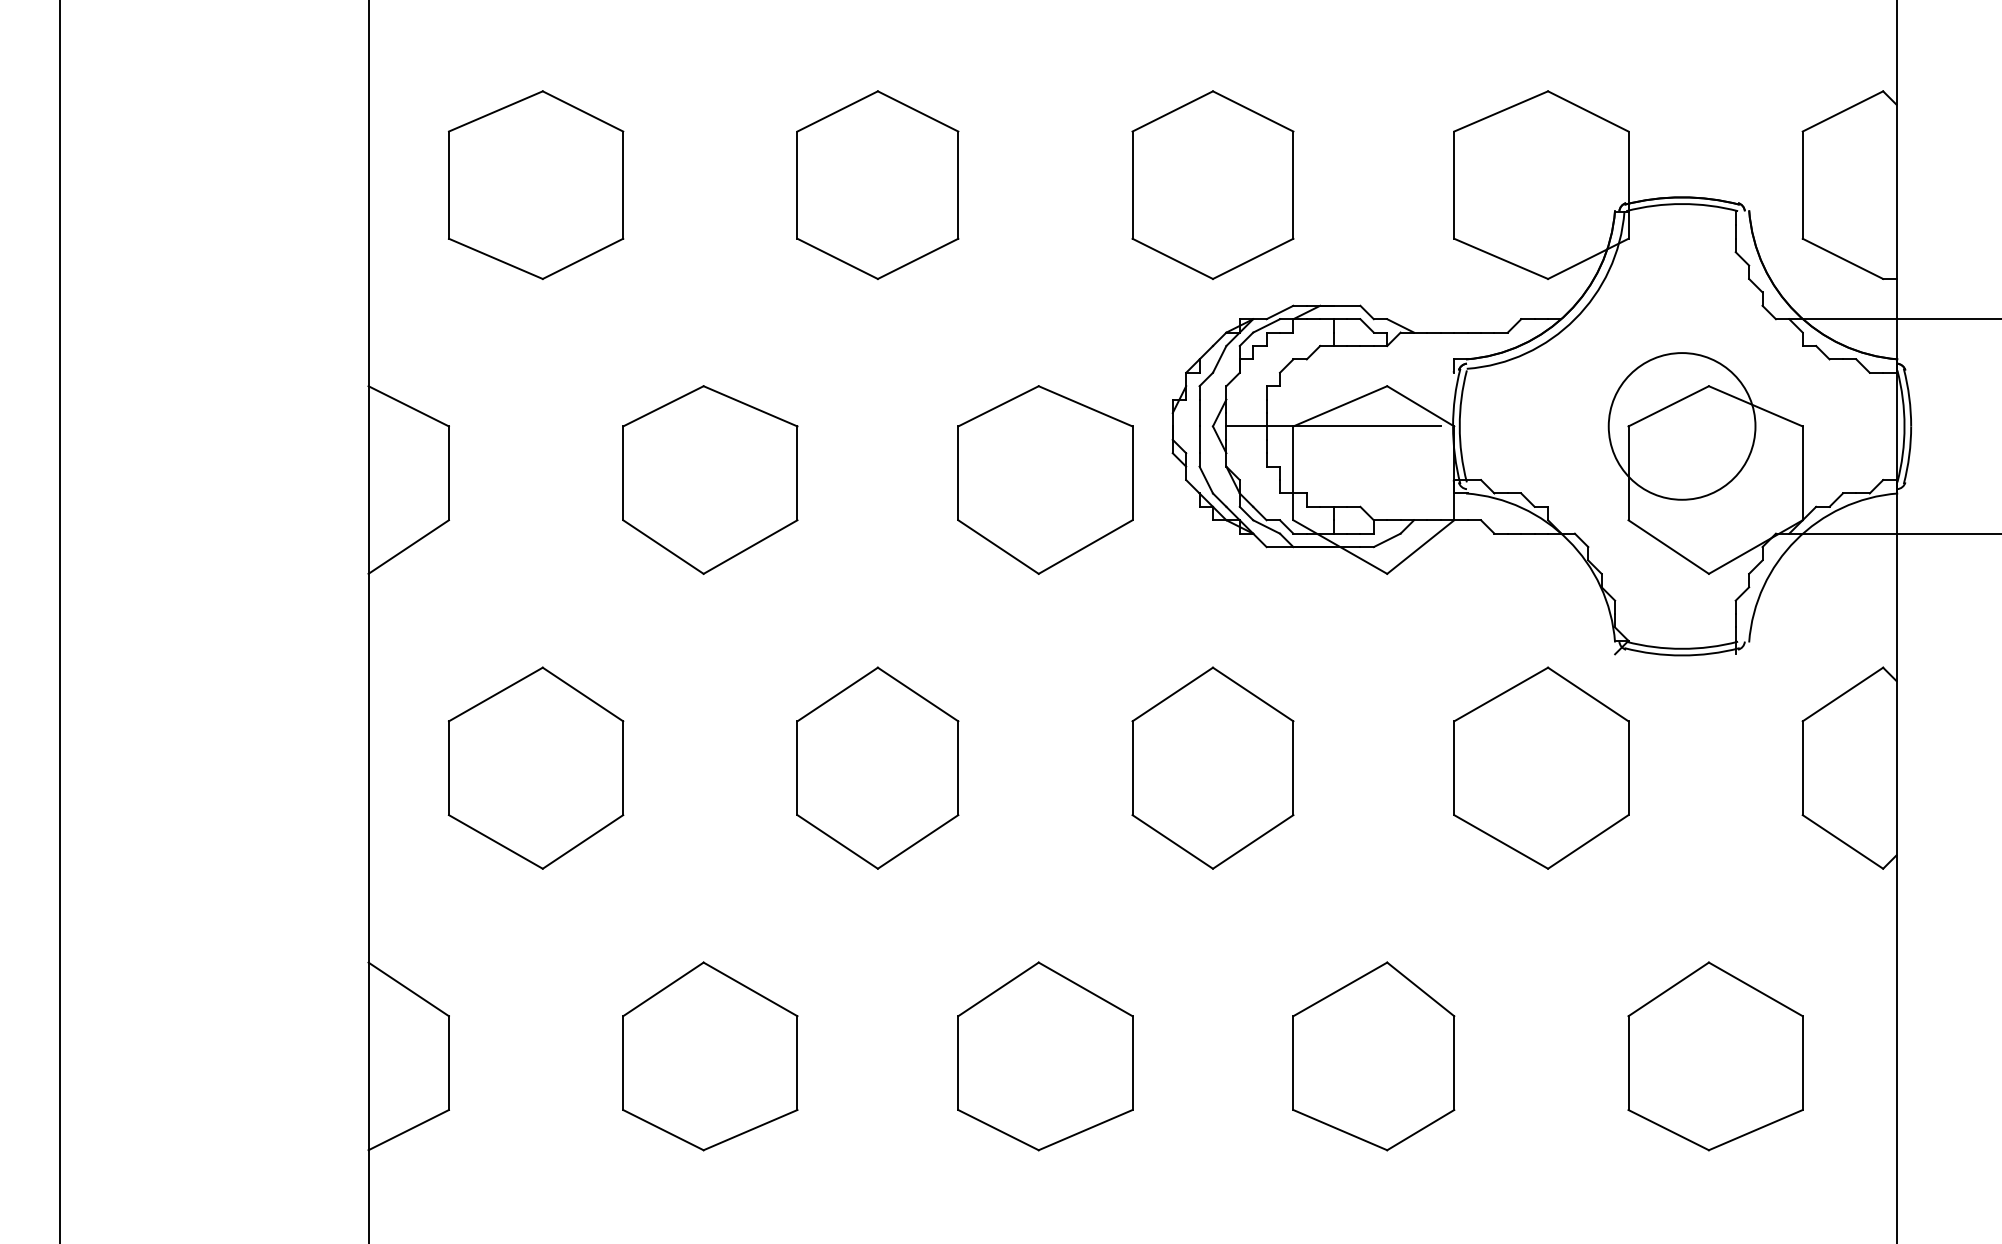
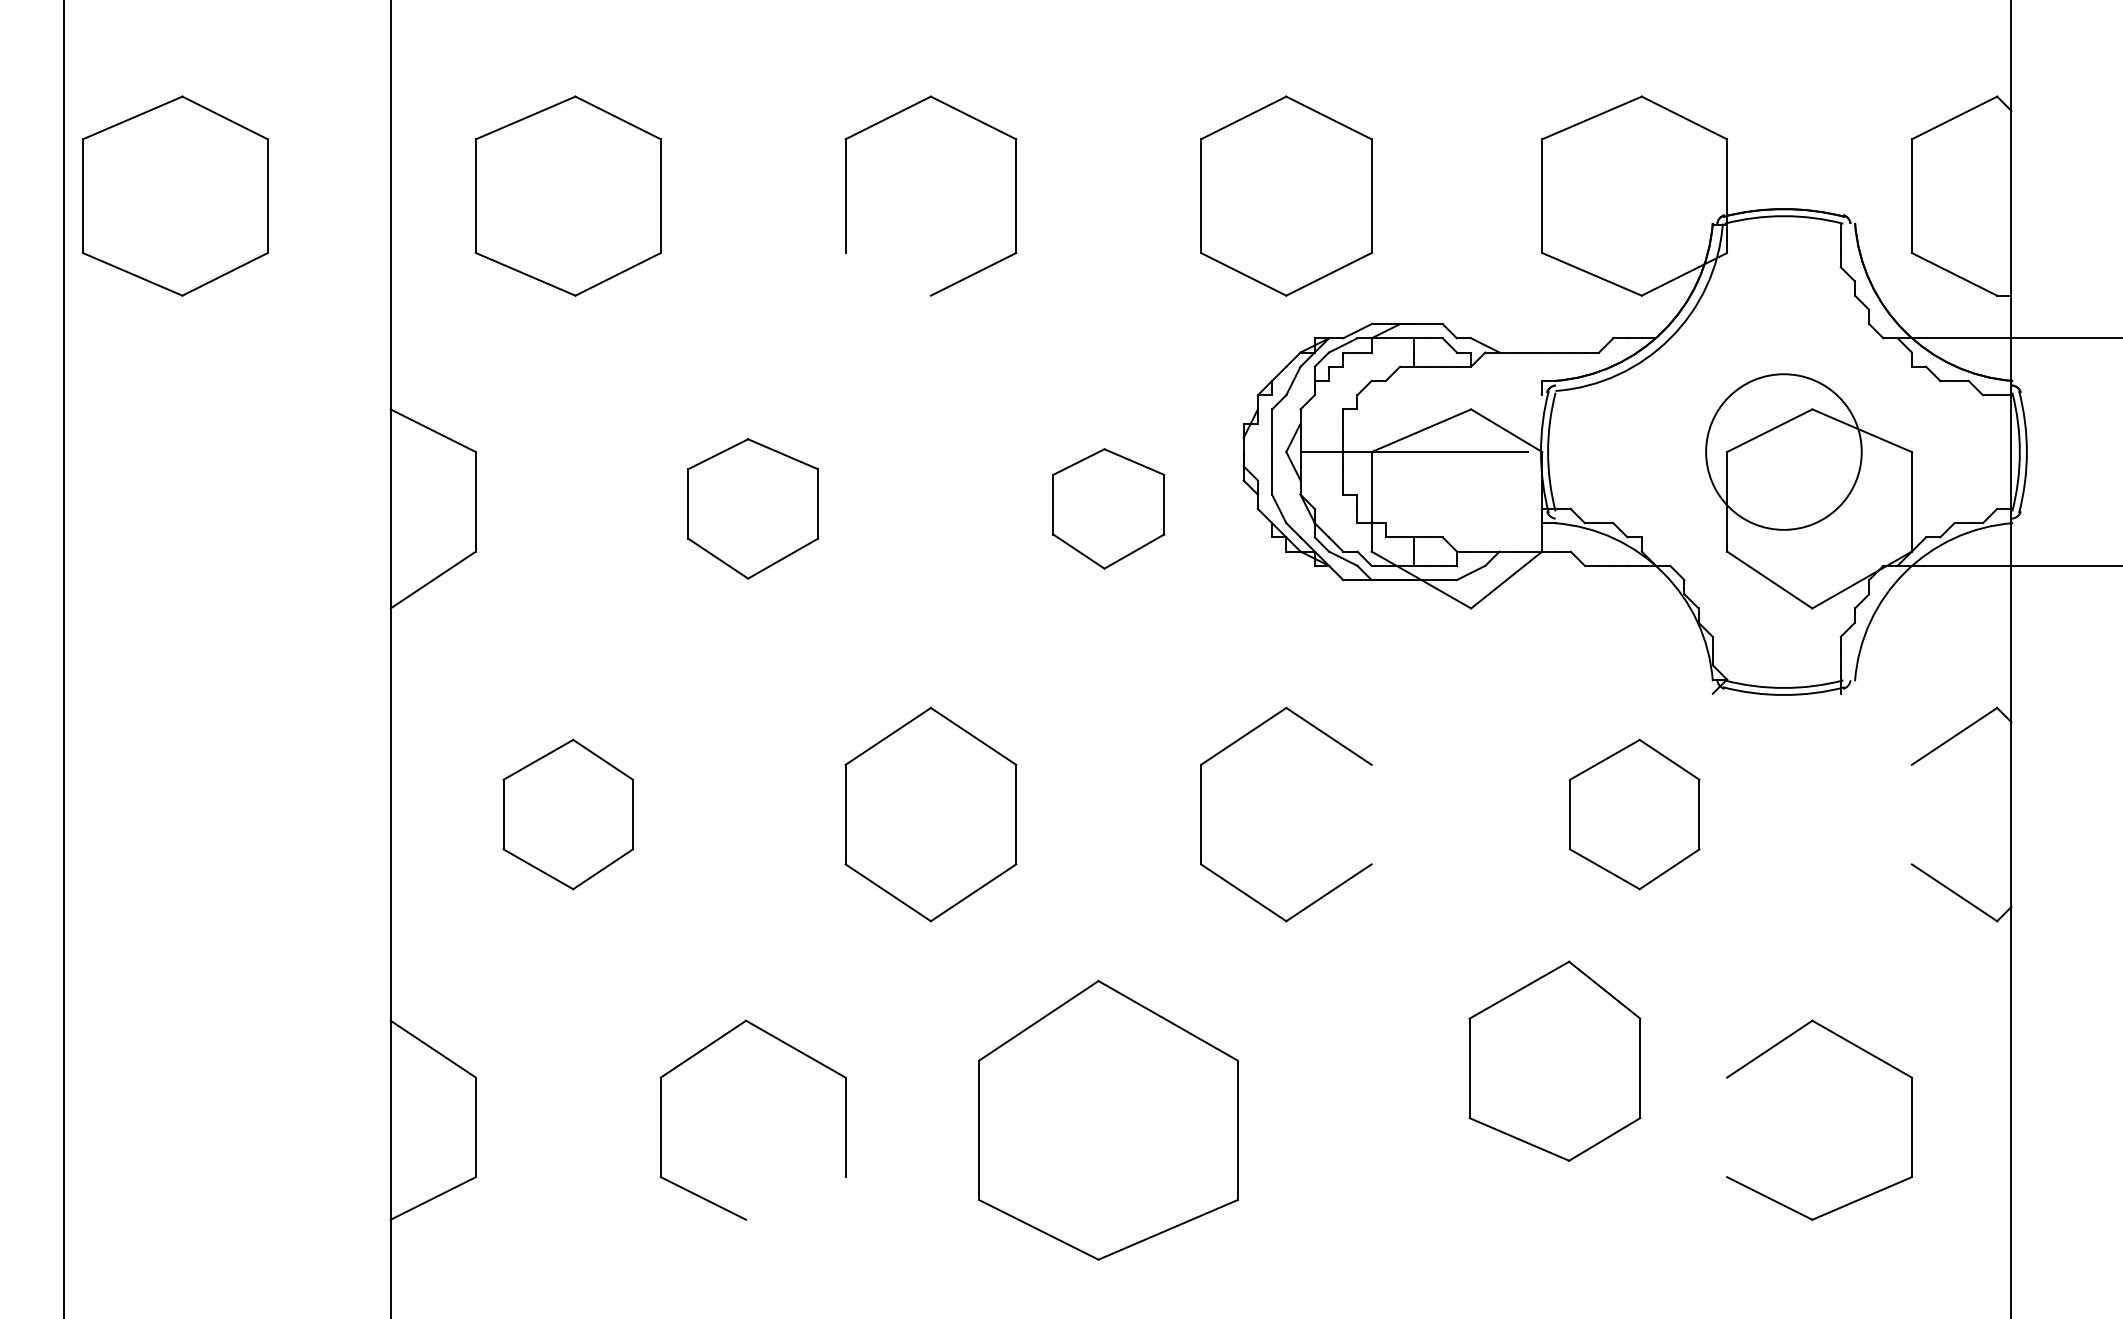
part: (165, 184) -> (175, 195), added
line: (836, 259) -> (887, 274), removed
part: (709, 479) -> (752, 508), size x0.7
part: (1045, 479) -> (1108, 508), size x0.6
part: (535, 768) -> (567, 814), size x0.7
line: (1293, 768) -> (1371, 814), removed
part: (1541, 768) -> (1634, 814), size x0.7
line: (1802, 768) -> (1911, 814), removed
part: (1045, 1055) -> (1108, 1119), size x1.4
part: (1373, 1055) -> (1554, 1060), moved
line: (1628, 1063) -> (1727, 1127), removed
line: (750, 1130) -> (795, 1198), removed

